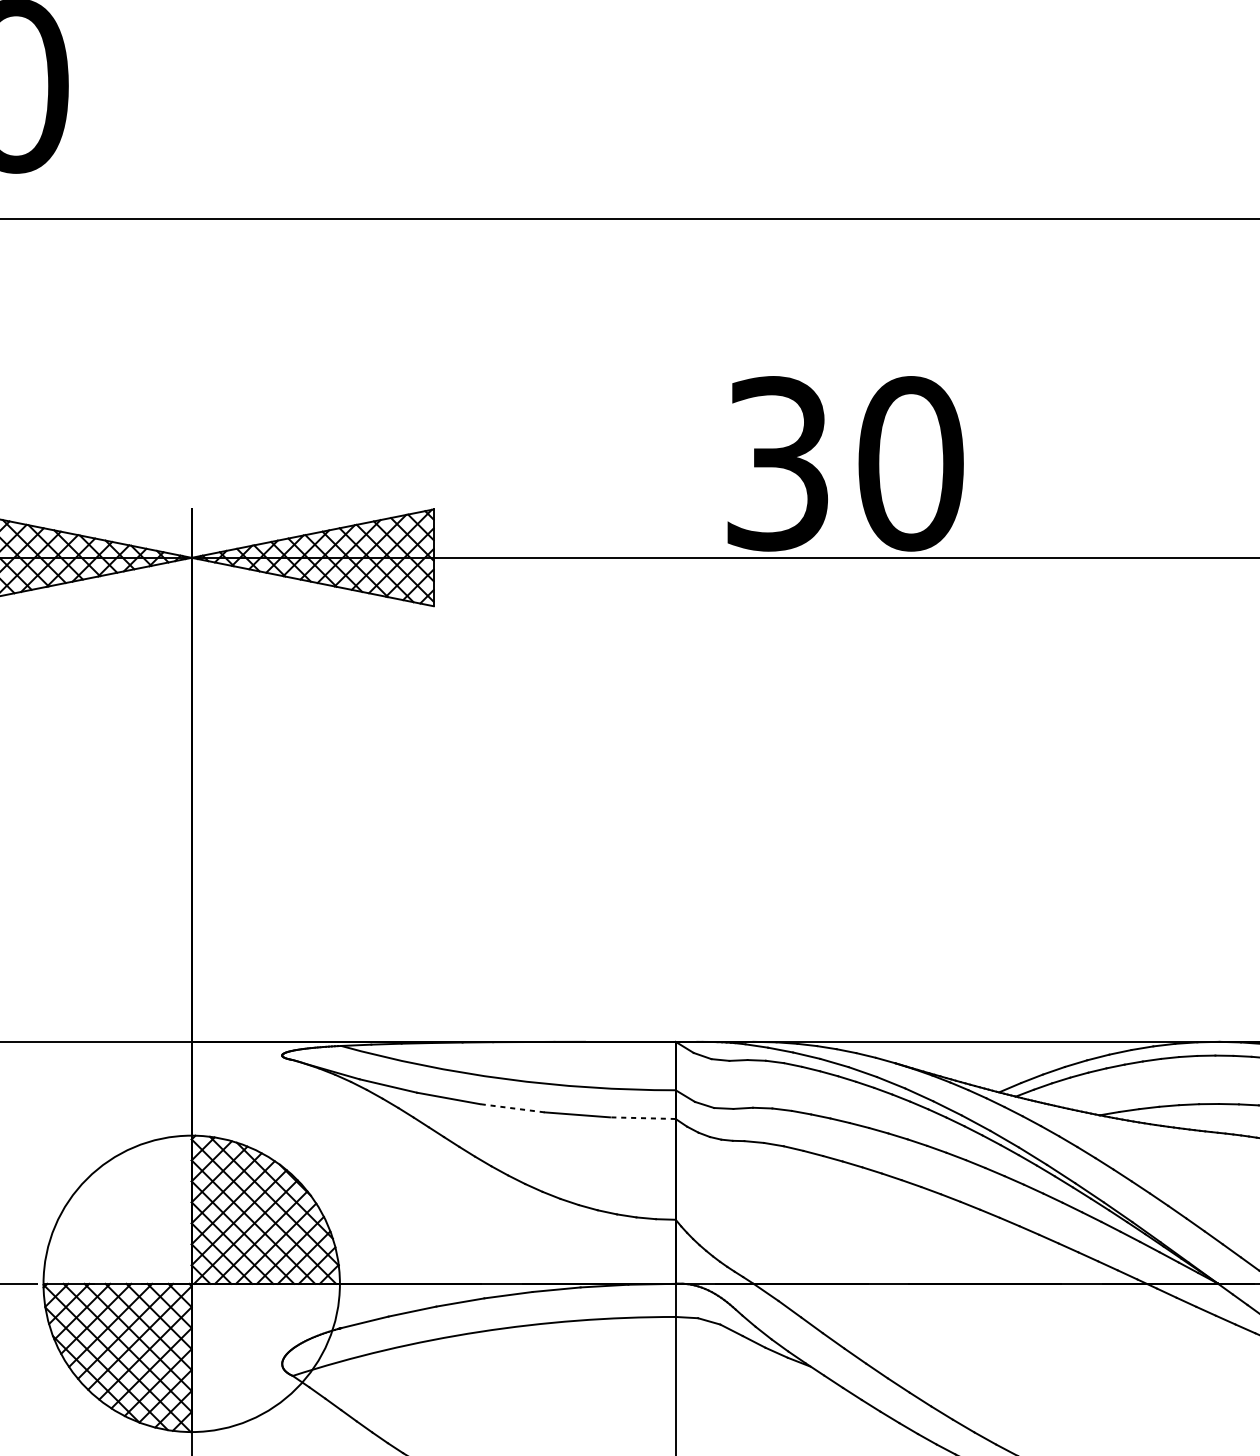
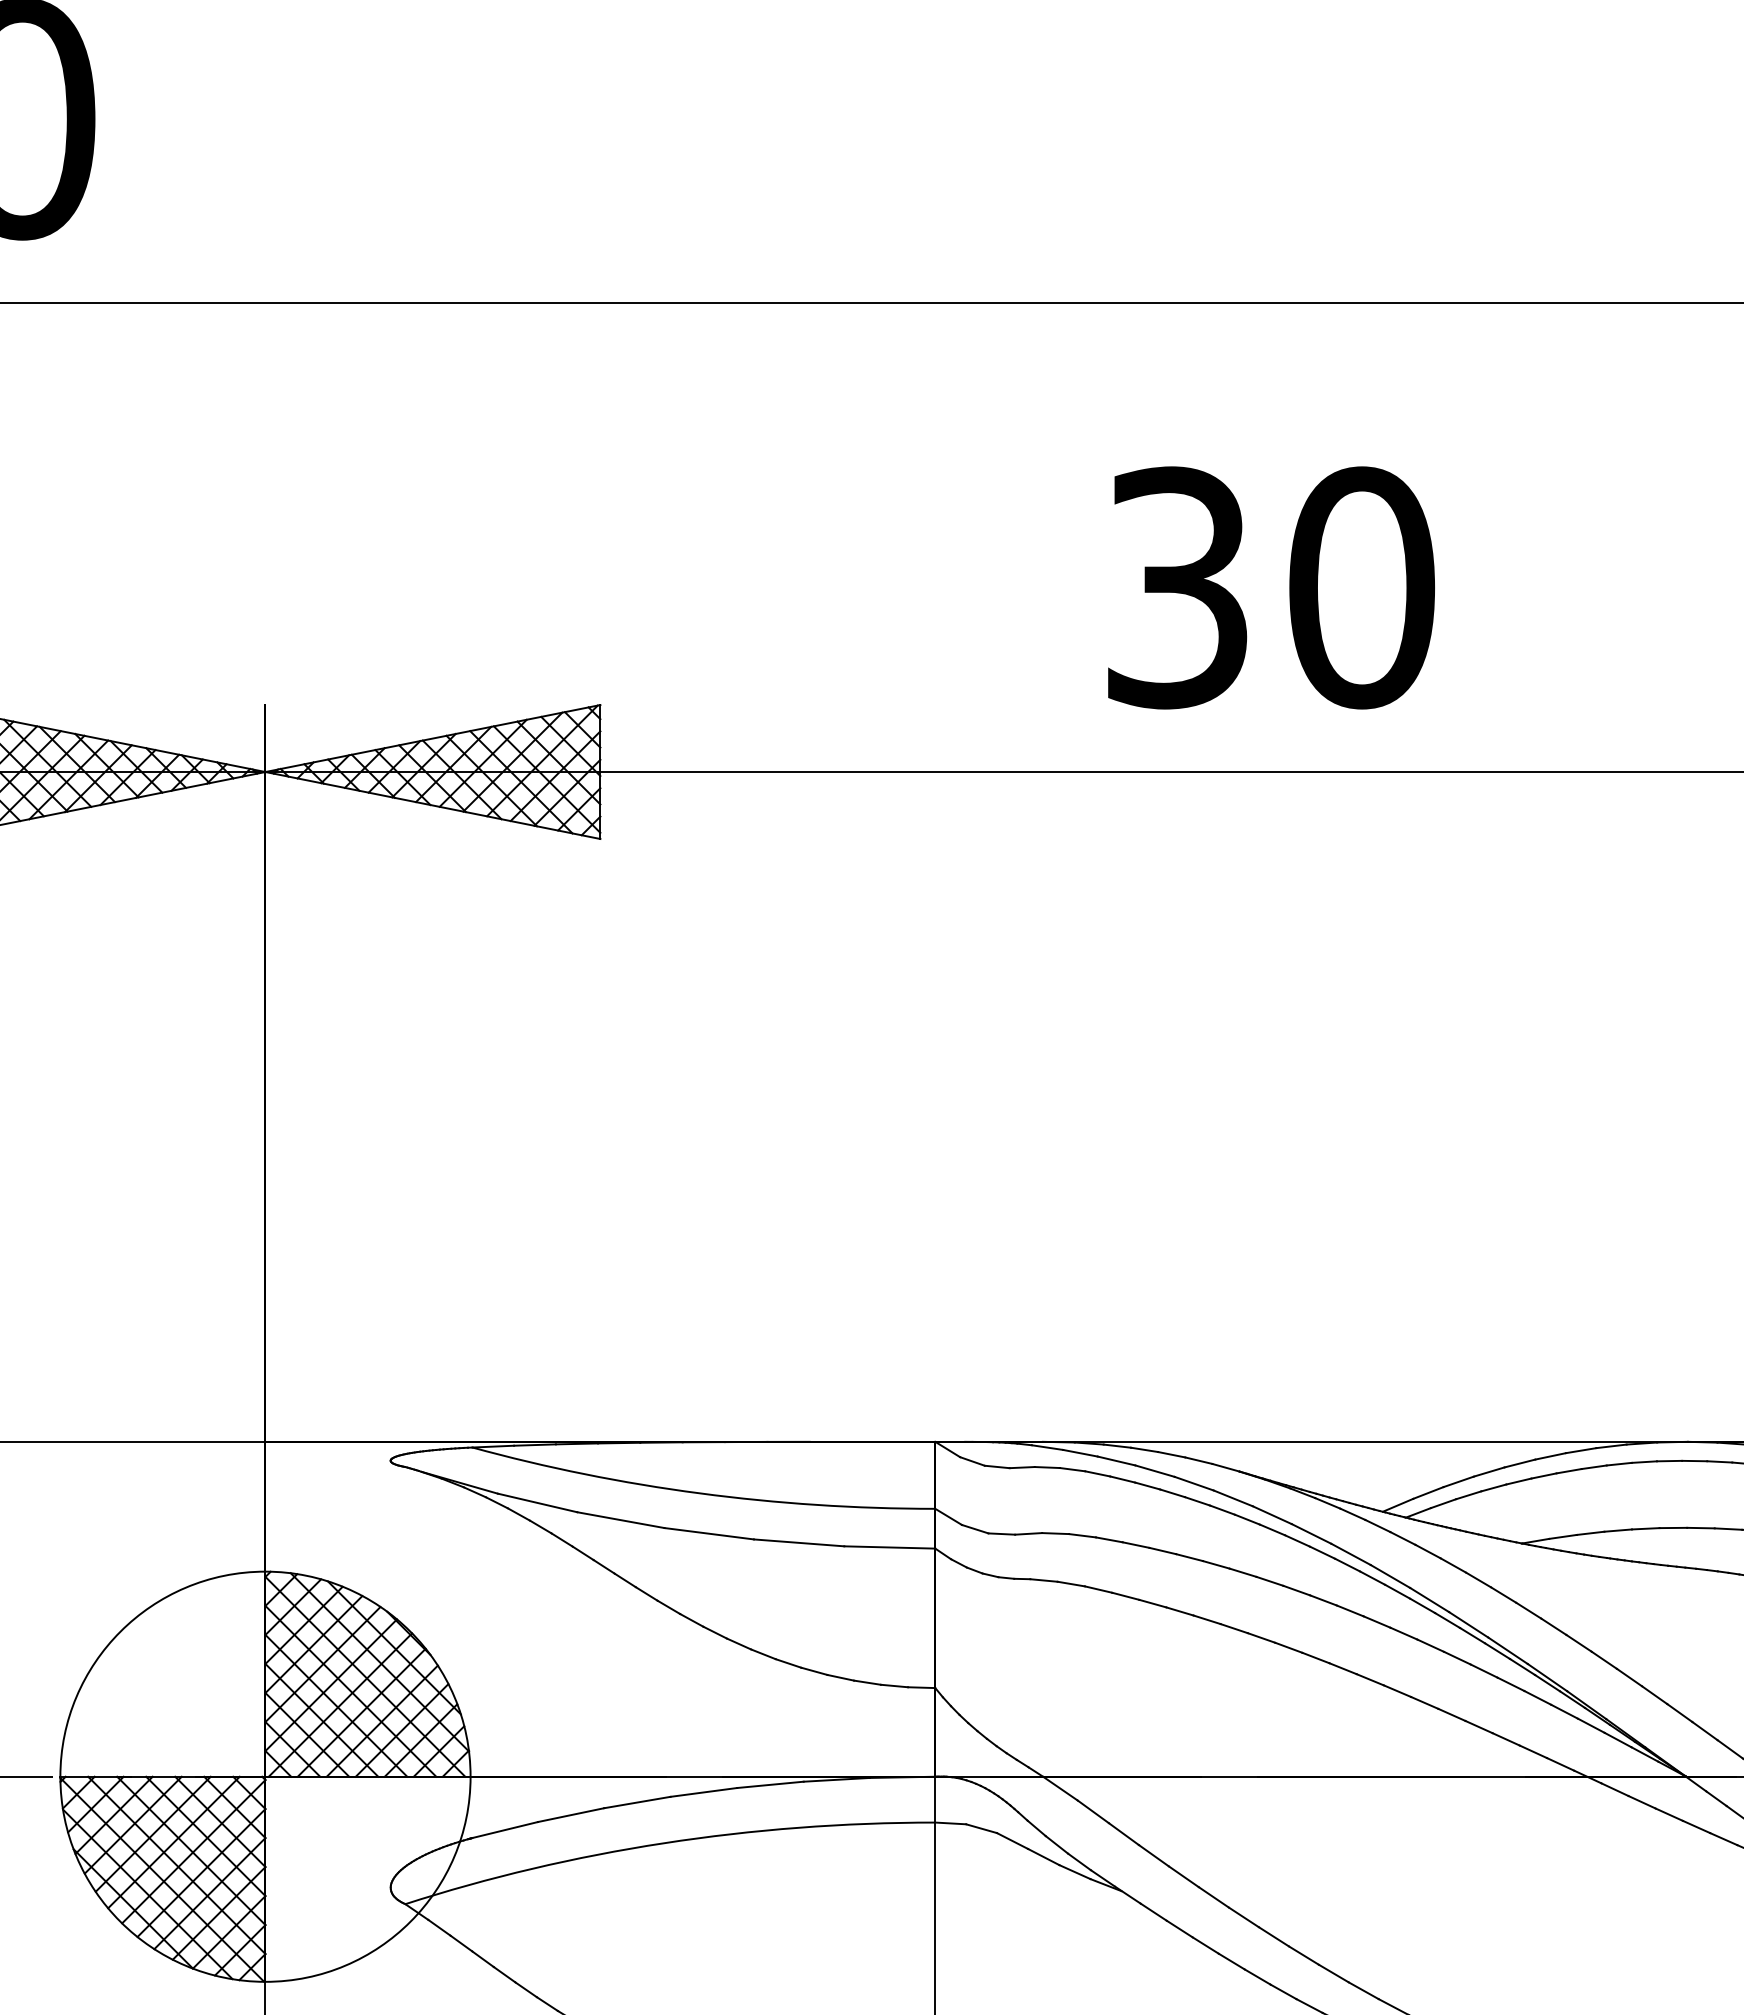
text: (845, 463) -> (1271, 587), moved
line: (511, 1108) -> (708, 1533), dashed -> solid
line: (642, 1118) -> (889, 1547), dashed -> solid

